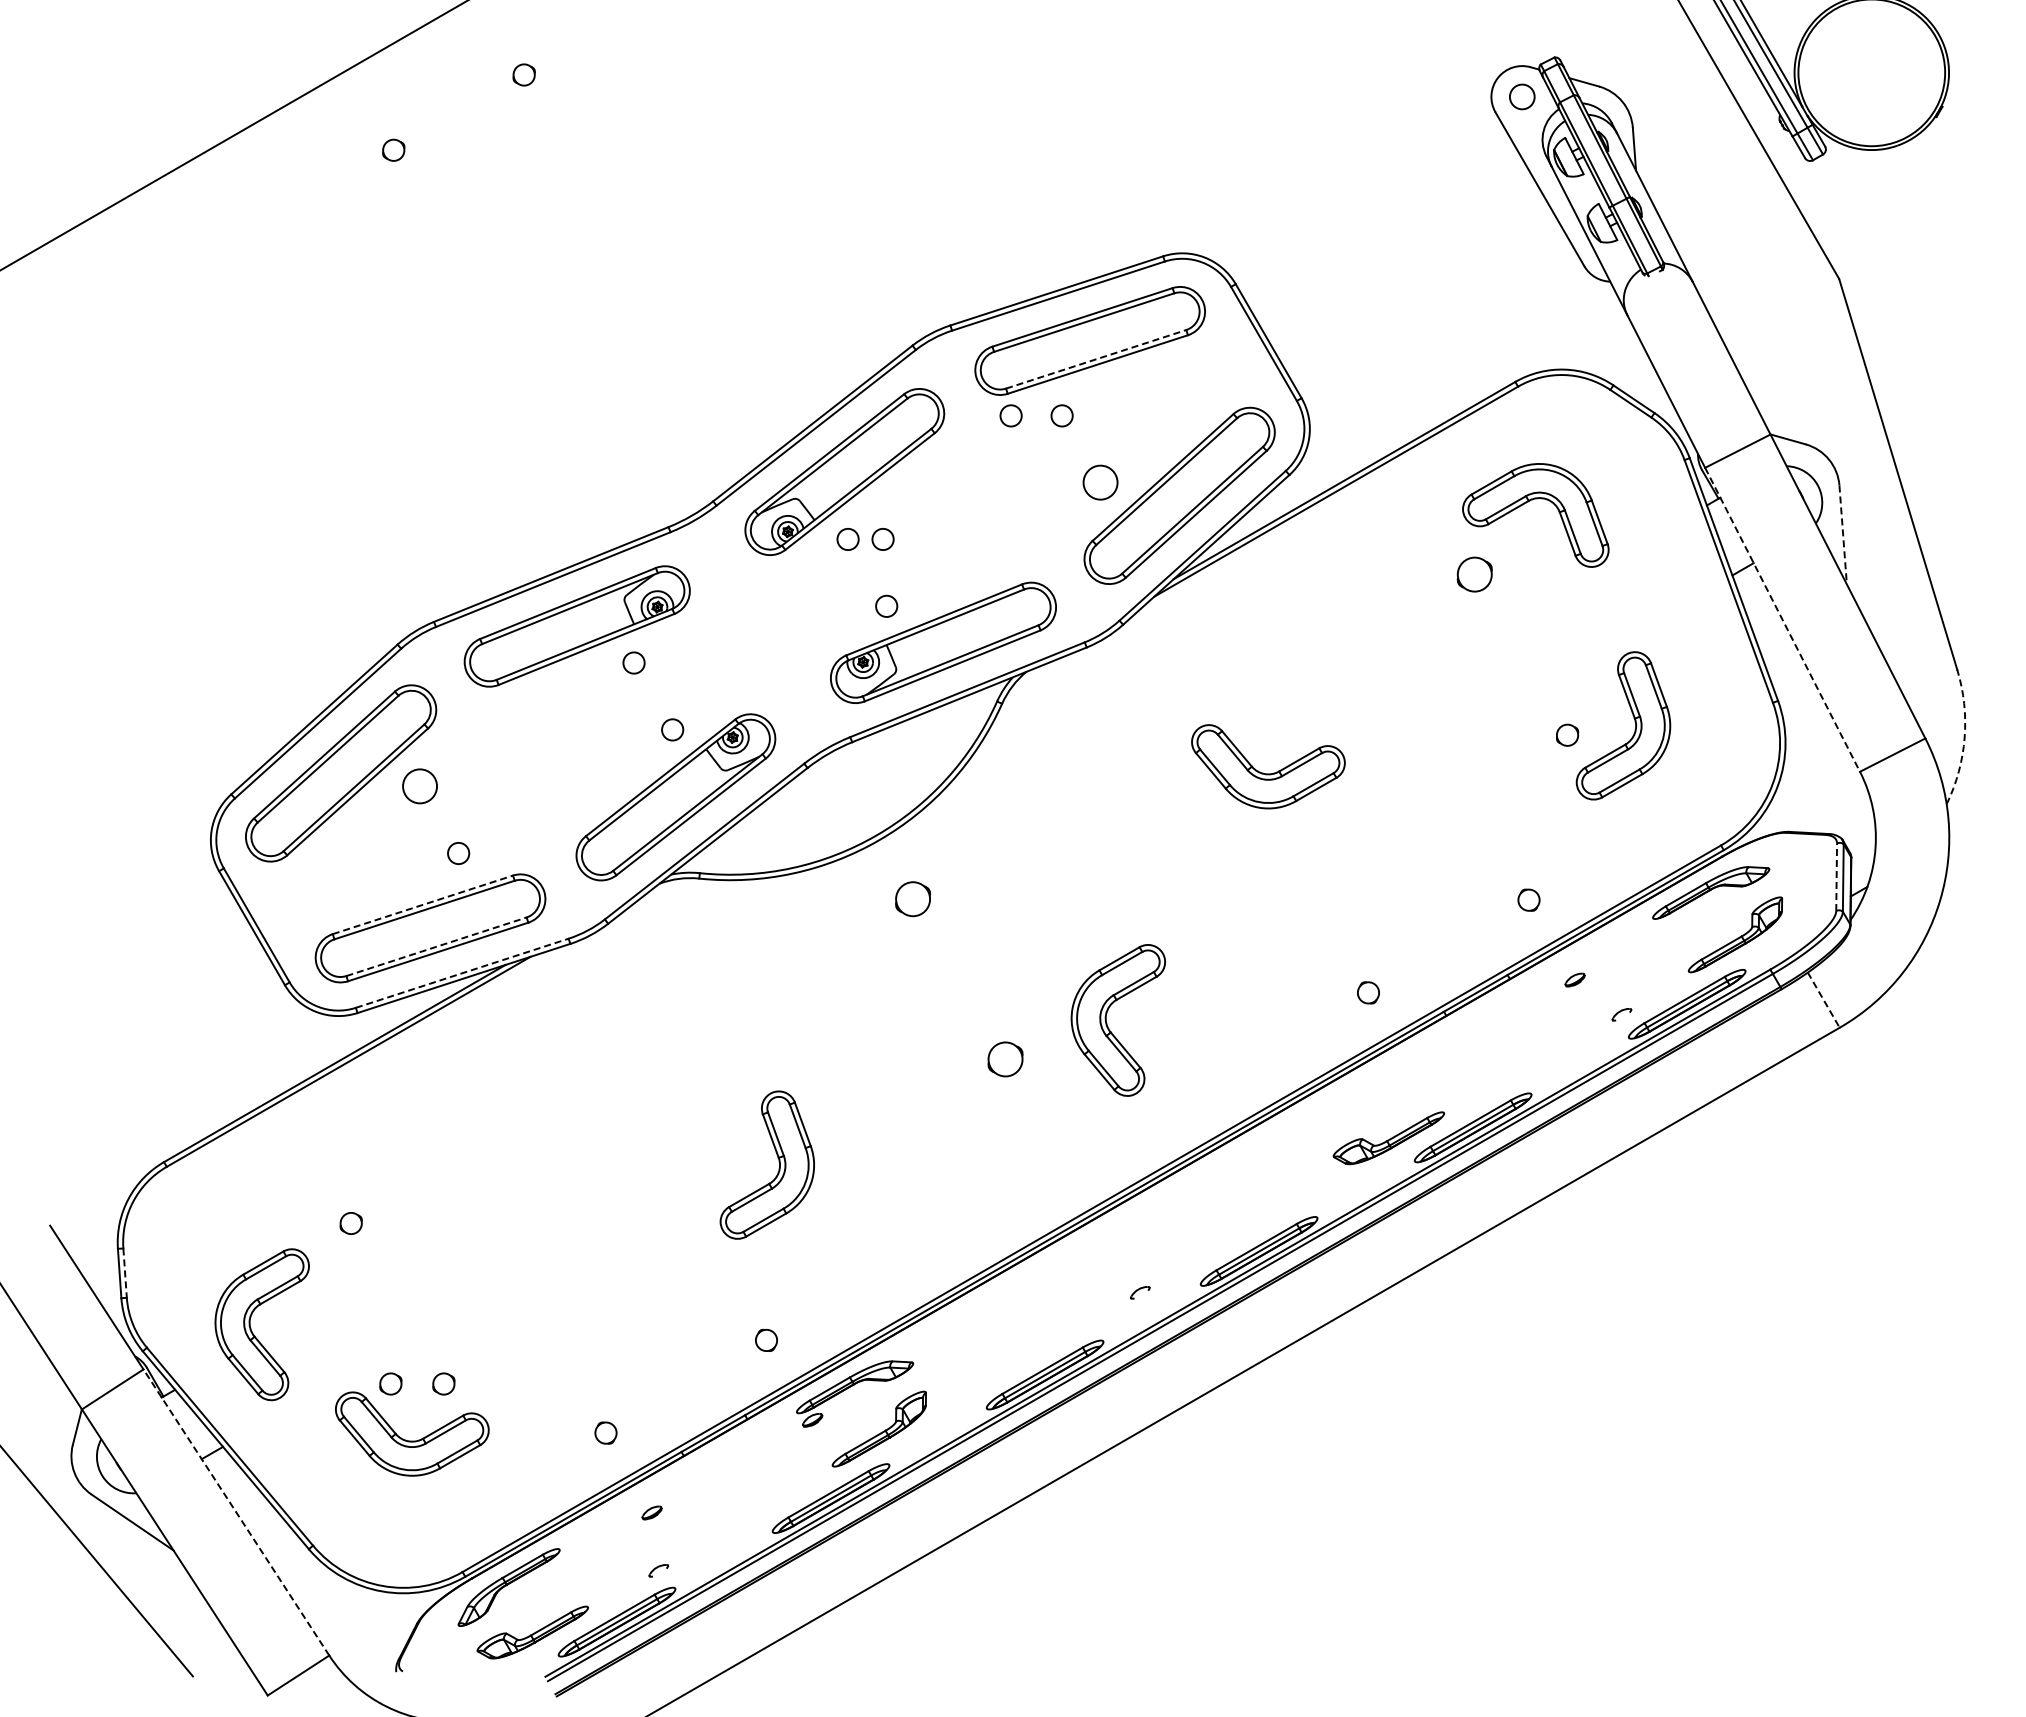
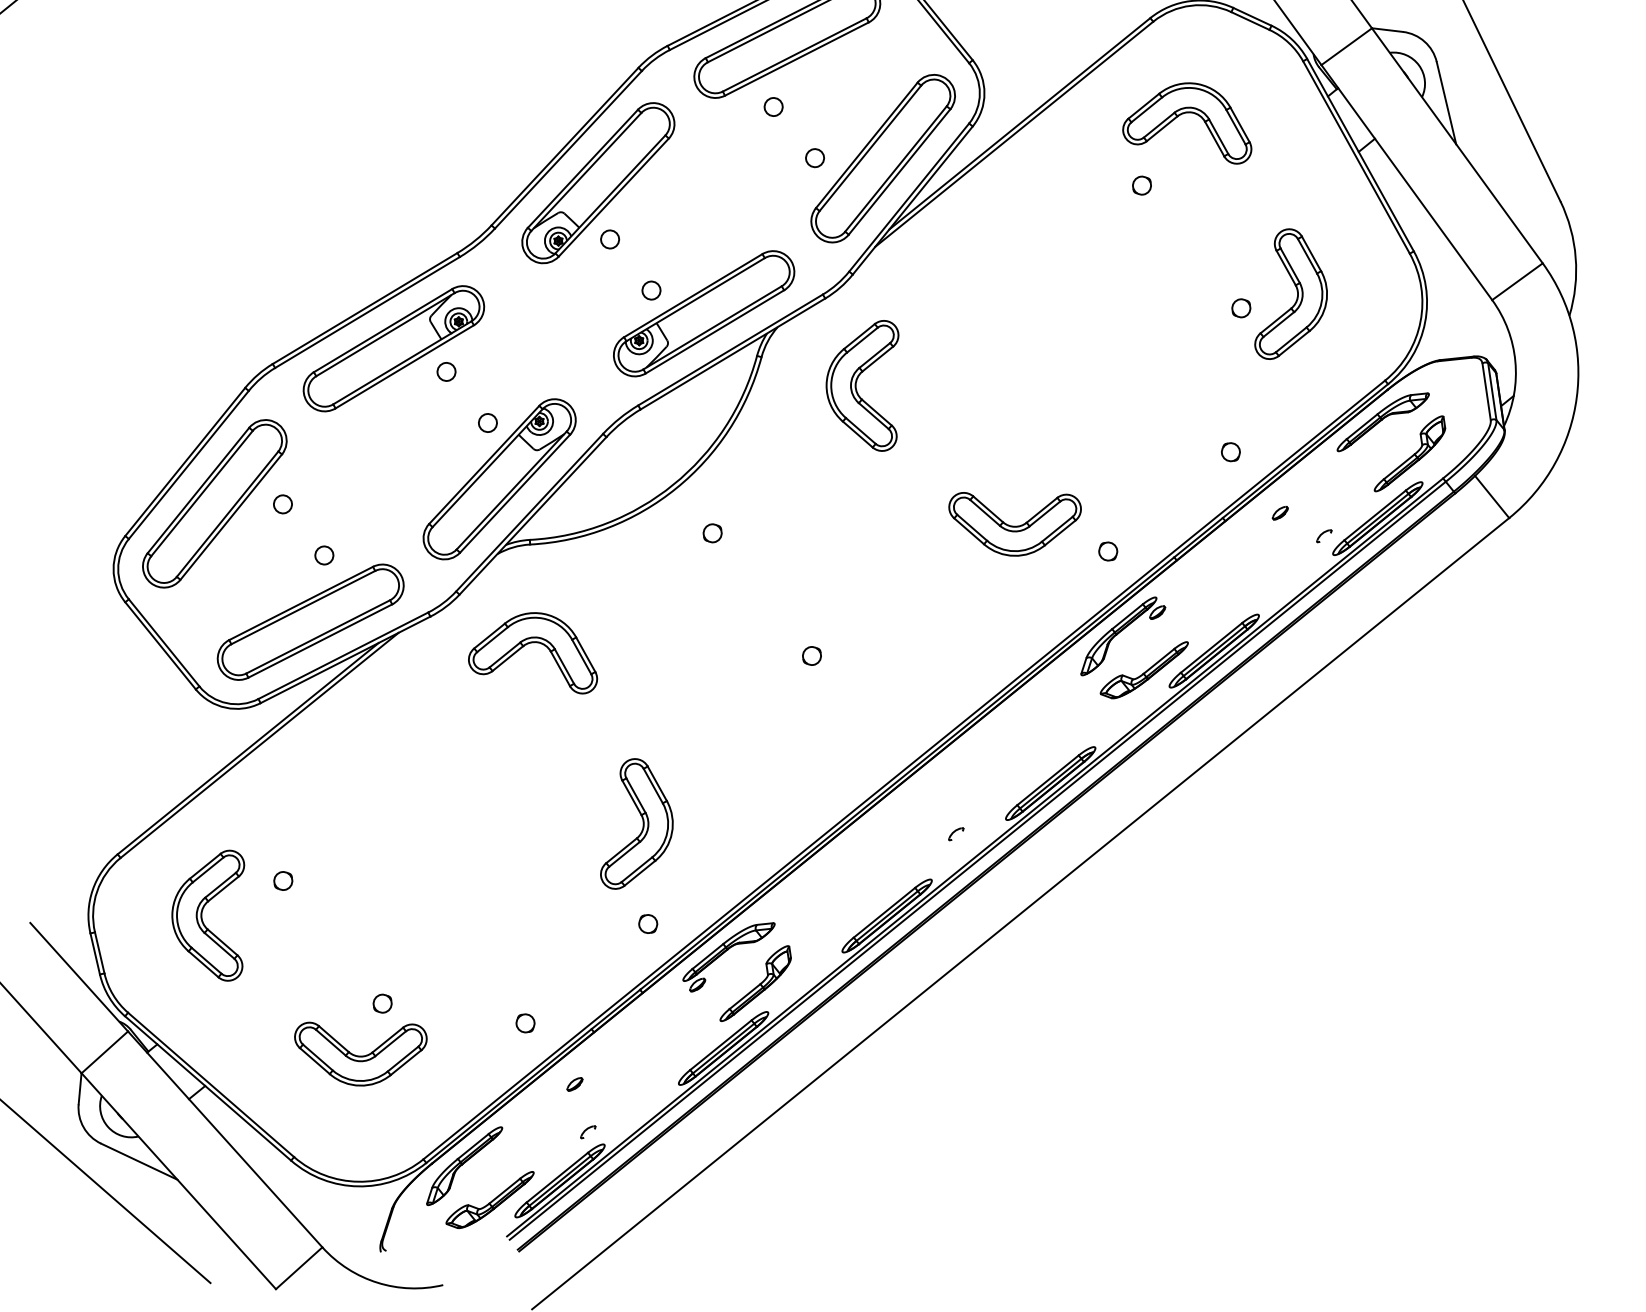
line: (1096, 359) -> (795, 55), dashed -> solid
circle: (1010, 415) -> (730, 113), removed
circle: (1100, 482) -> (814, 157), size x0.62
line: (1843, 534) -> (1446, 102), dashed -> solid
circle: (882, 539) -> (639, 234), removed
circle: (1474, 574) -> (1141, 185), size x0.62
line: (1782, 619) -> (1406, 182), dashed -> solid
arc: (1964, 738) -> (1575, 258), dashed -> solid
part: (1268, 773) -> (1017, 525), moved
circle: (419, 786) -> (282, 504), size x0.62
line: (1836, 877) -> (1486, 392), dashed -> solid
circle: (912, 898) -> (712, 532), size x0.62
line: (422, 904) -> (300, 603), dashed -> solid
line: (436, 946) -> (318, 636), dashed -> solid
line: (462, 973) -> (343, 655), dashed -> solid
part: (672, 996) -> (523, 647), added
line: (1823, 1000) -> (1491, 497), dashed -> solid
part: (1107, 1023) -> (858, 392), moved
circle: (1005, 1059) -> (811, 655), size x0.62
part: (1369, 1092) -> (1122, 635), added
part: (778, 1162) -> (641, 819), moved
line: (125, 1273) -> (100, 953), dashed -> solid
part: (251, 1327) -> (203, 922), moved
circle: (390, 1383) -> (337, 1010), removed
line: (236, 1512) -> (225, 1139), dashed -> solid

